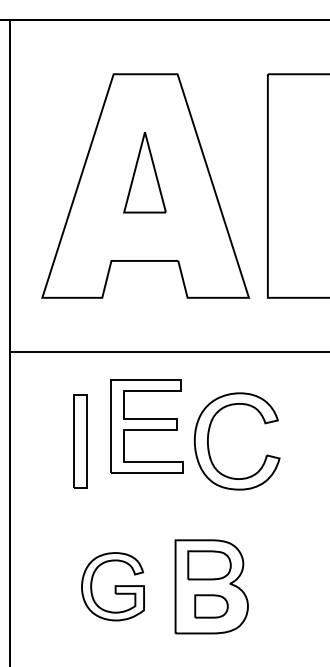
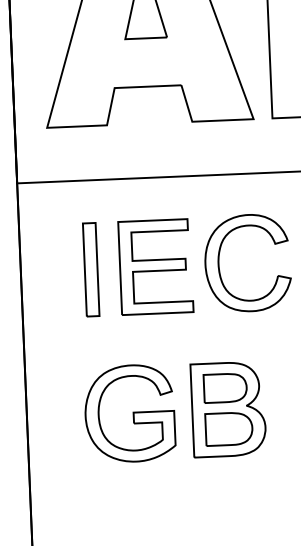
part: (146, 426) -> (155, 267), moved
part: (112, 586) -> (129, 413), size x1.43
part: (211, 606) -> (229, 429), size x1.43

